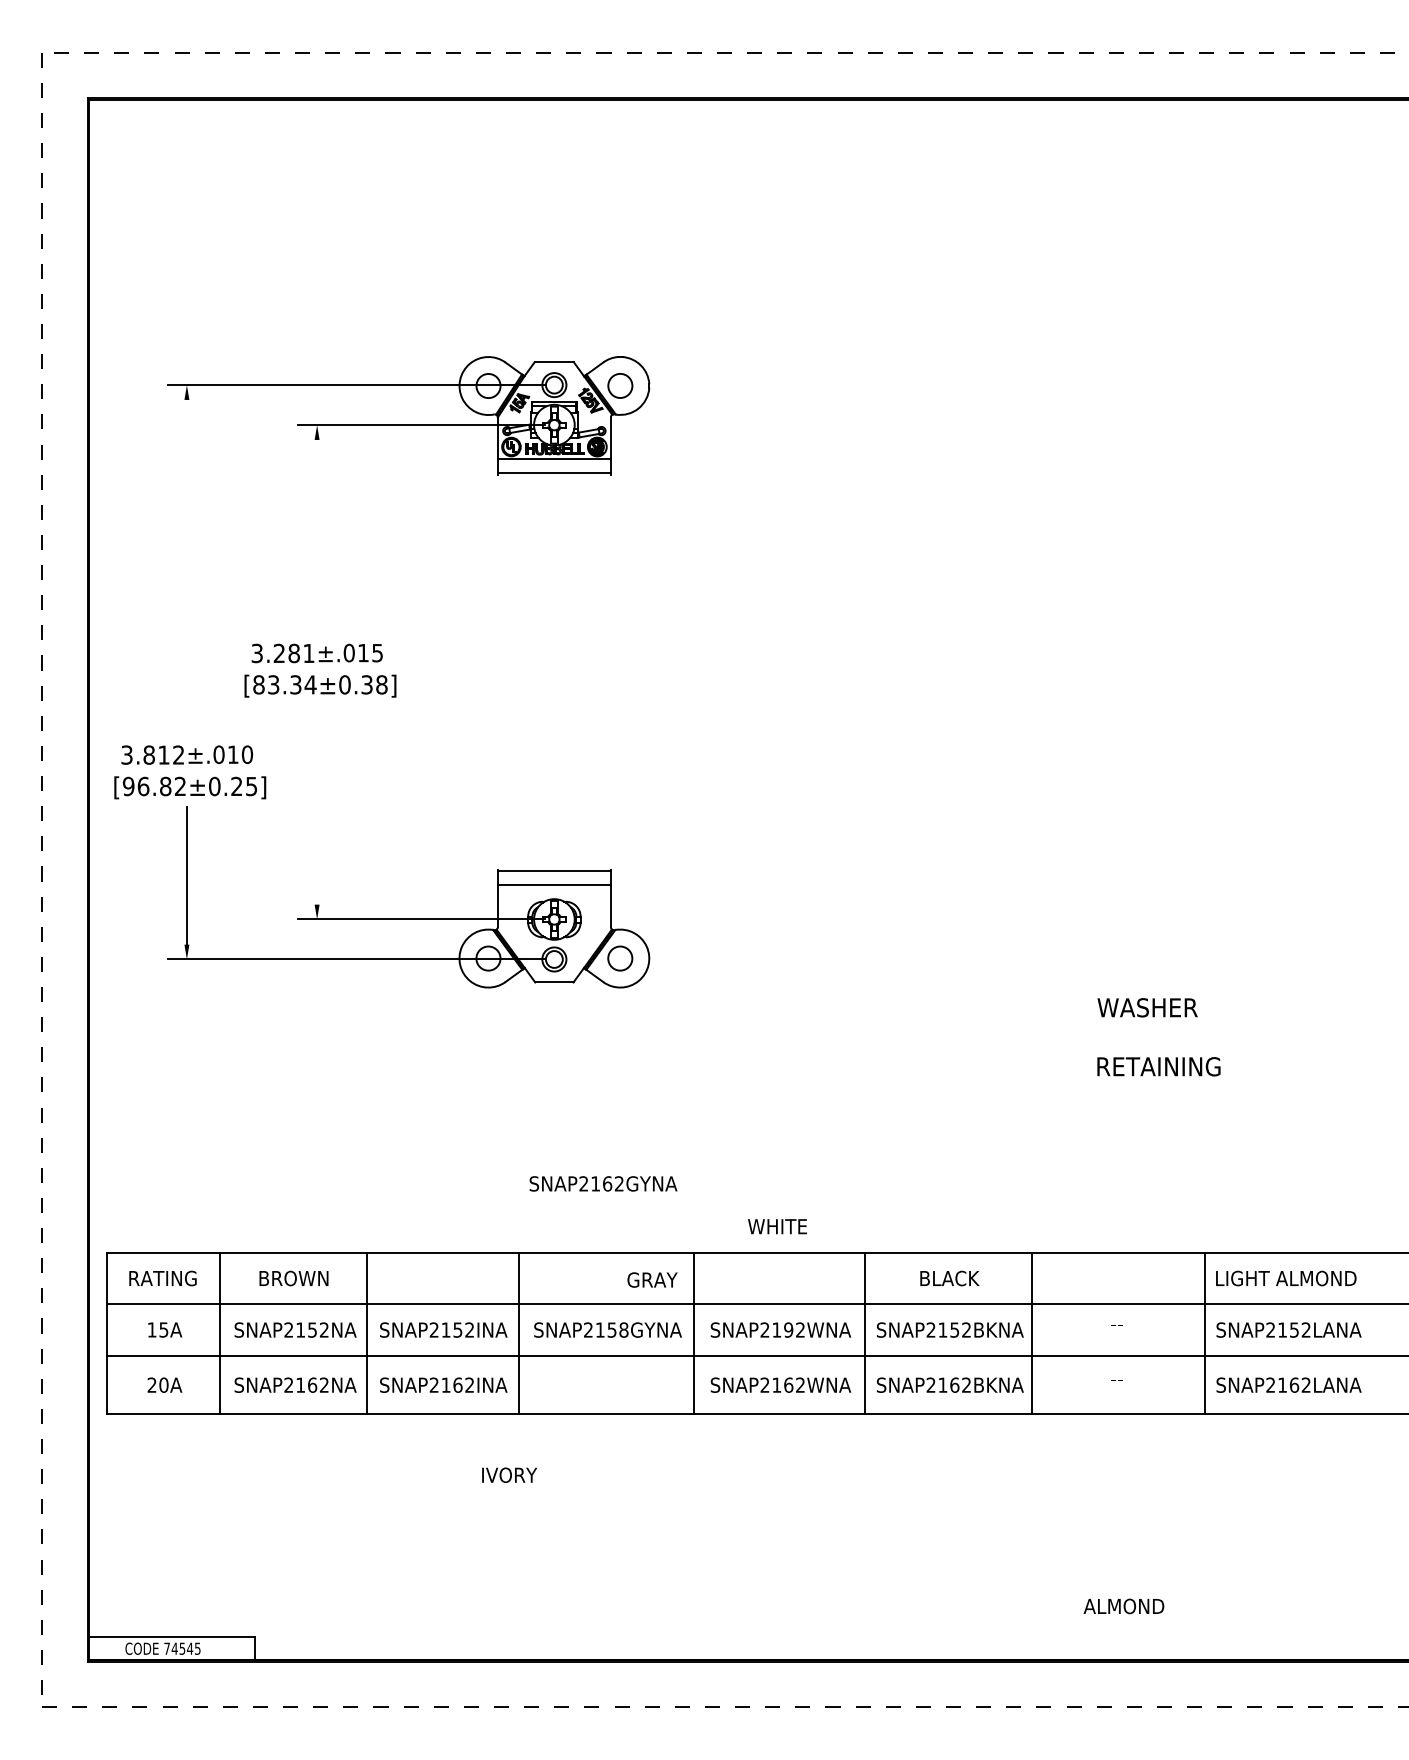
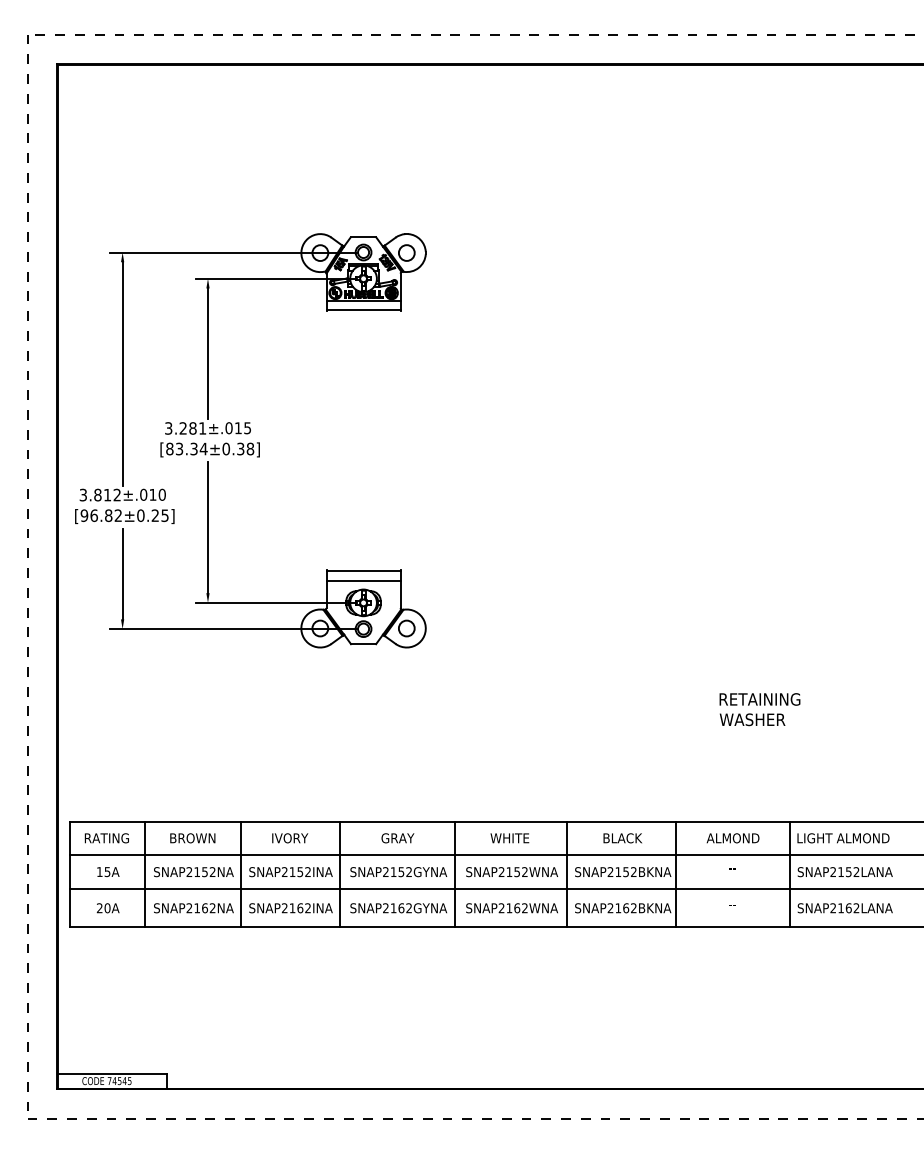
line: (316, 539) -> (207, 353), added
line: (186, 569) -> (122, 373), added
line: (316, 804) -> (207, 527), added
text: (1147, 1007) -> (752, 719), moved
text: (603, 1184) -> (398, 908), moved
text: (776, 1226) -> (509, 838), moved
text: (651, 1280) -> (397, 838), moved
text: (789, 1329) -> (517, 871), SNAP2192WNA -> SNAP2152WNA
text: (624, 1330) -> (409, 872), SNAP2158GYNA -> SNAP2152GYNA
text: (510, 1475) -> (290, 838), moved
text: (1123, 1606) -> (732, 838), moved

